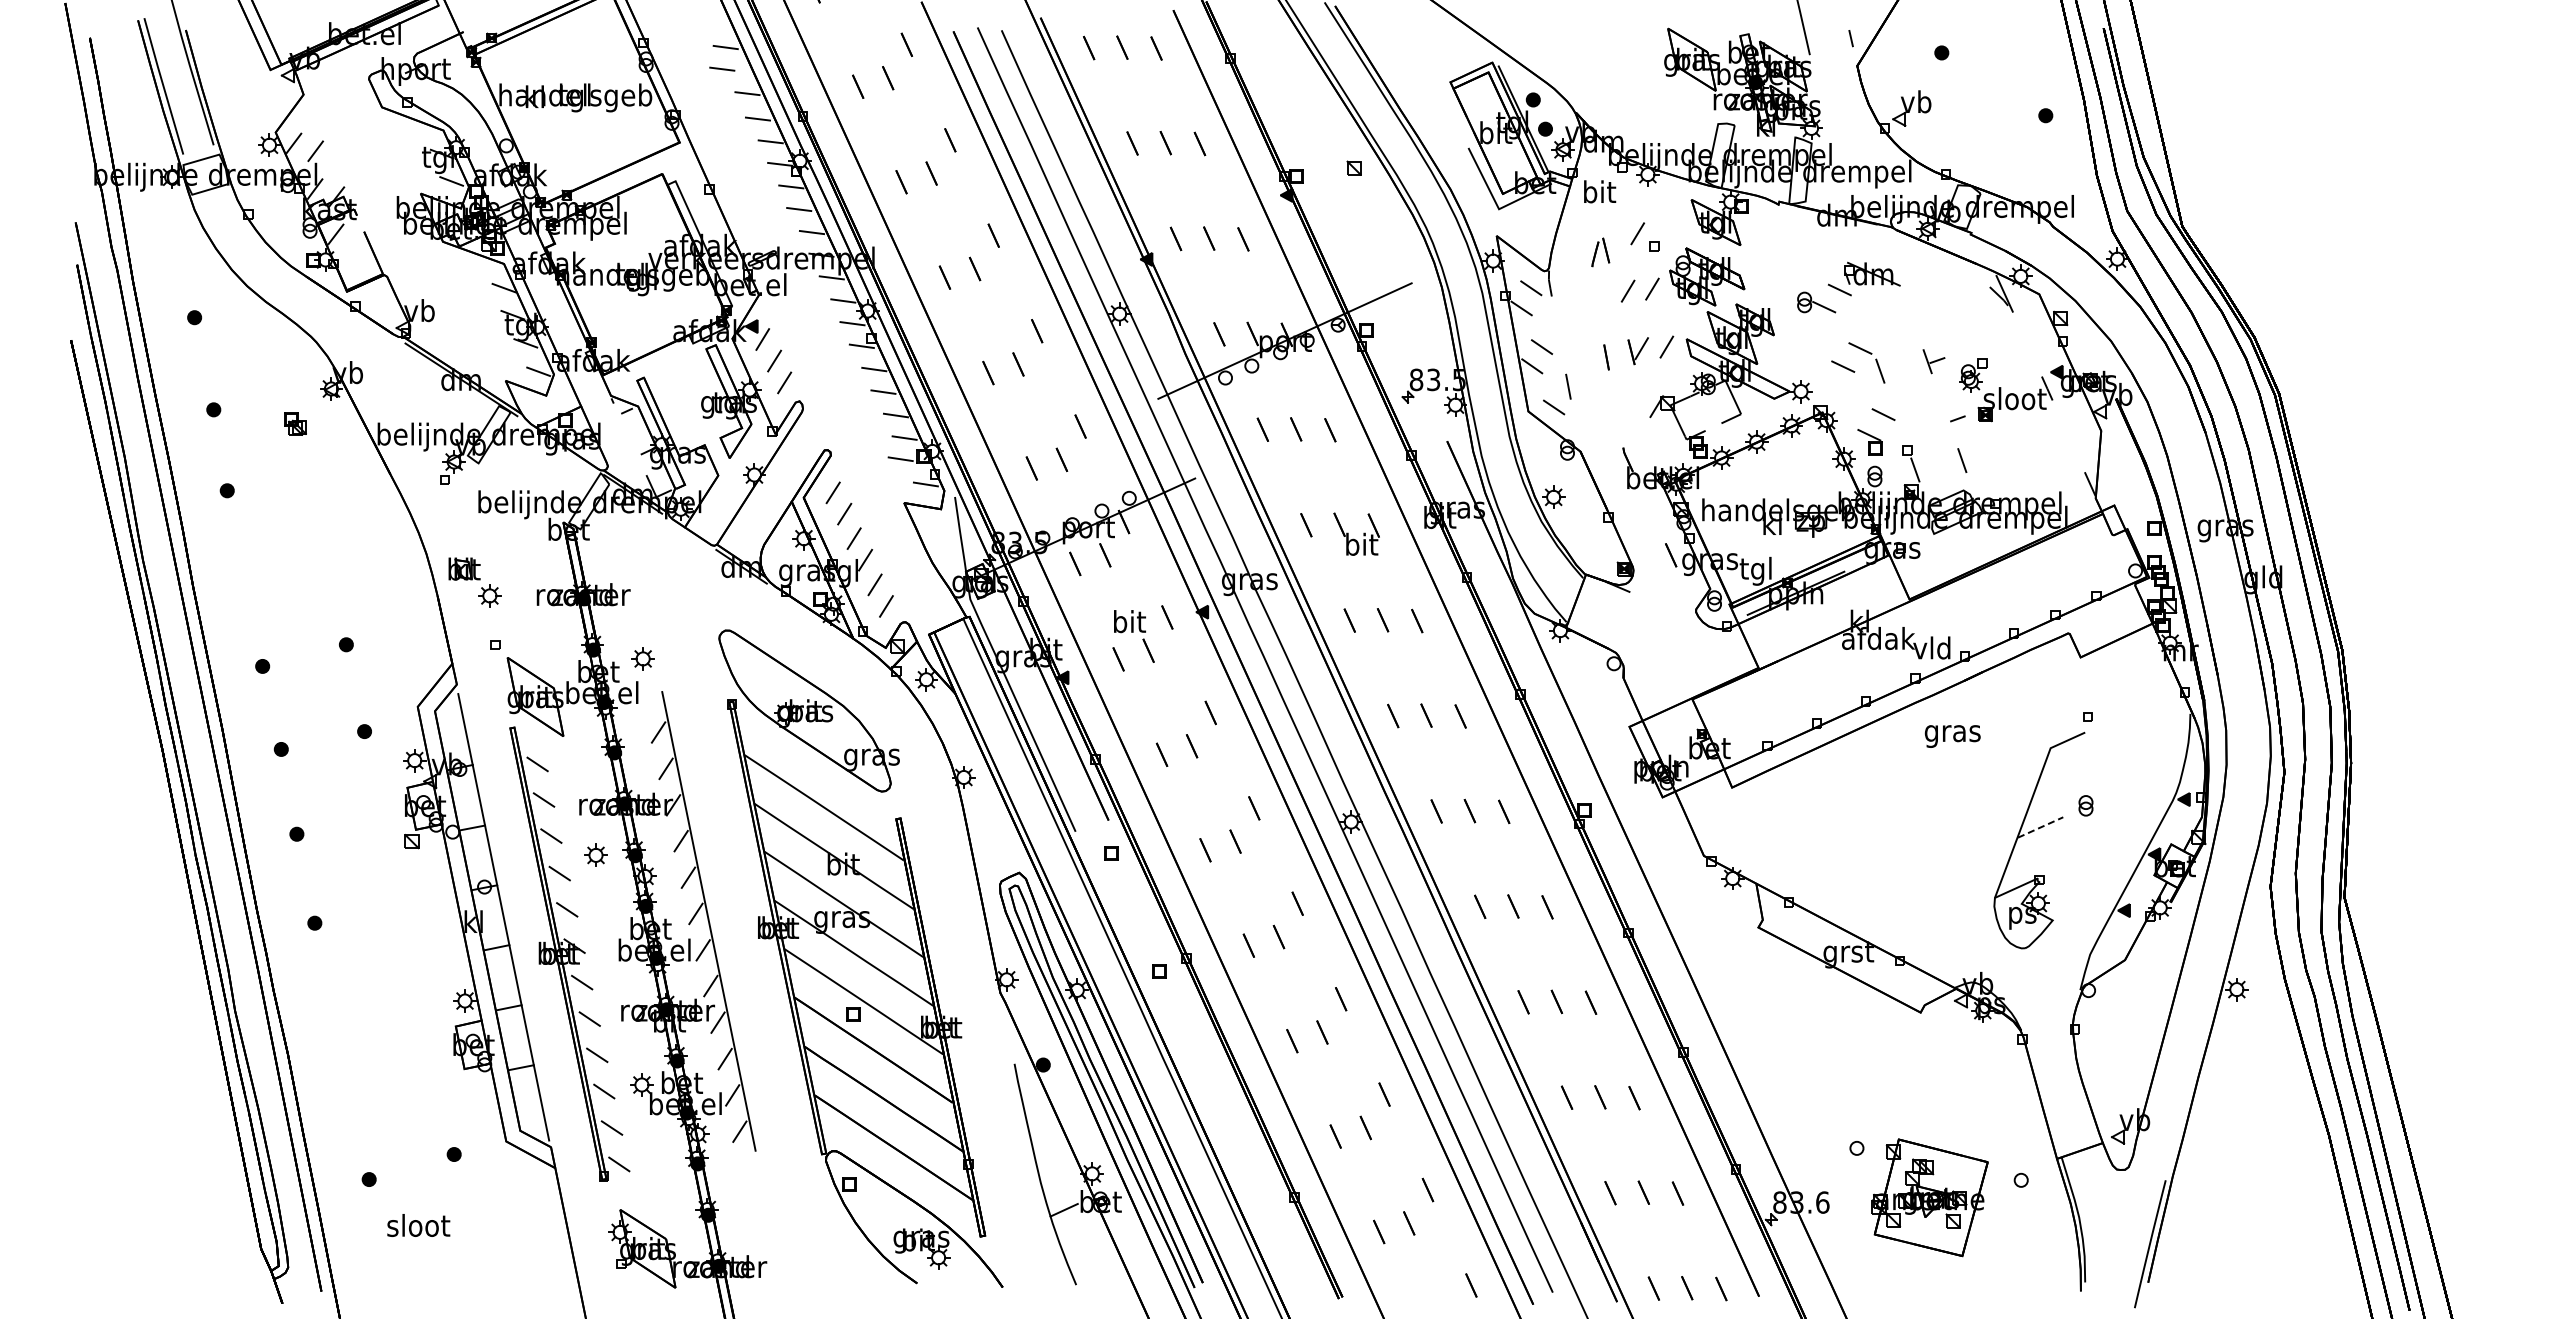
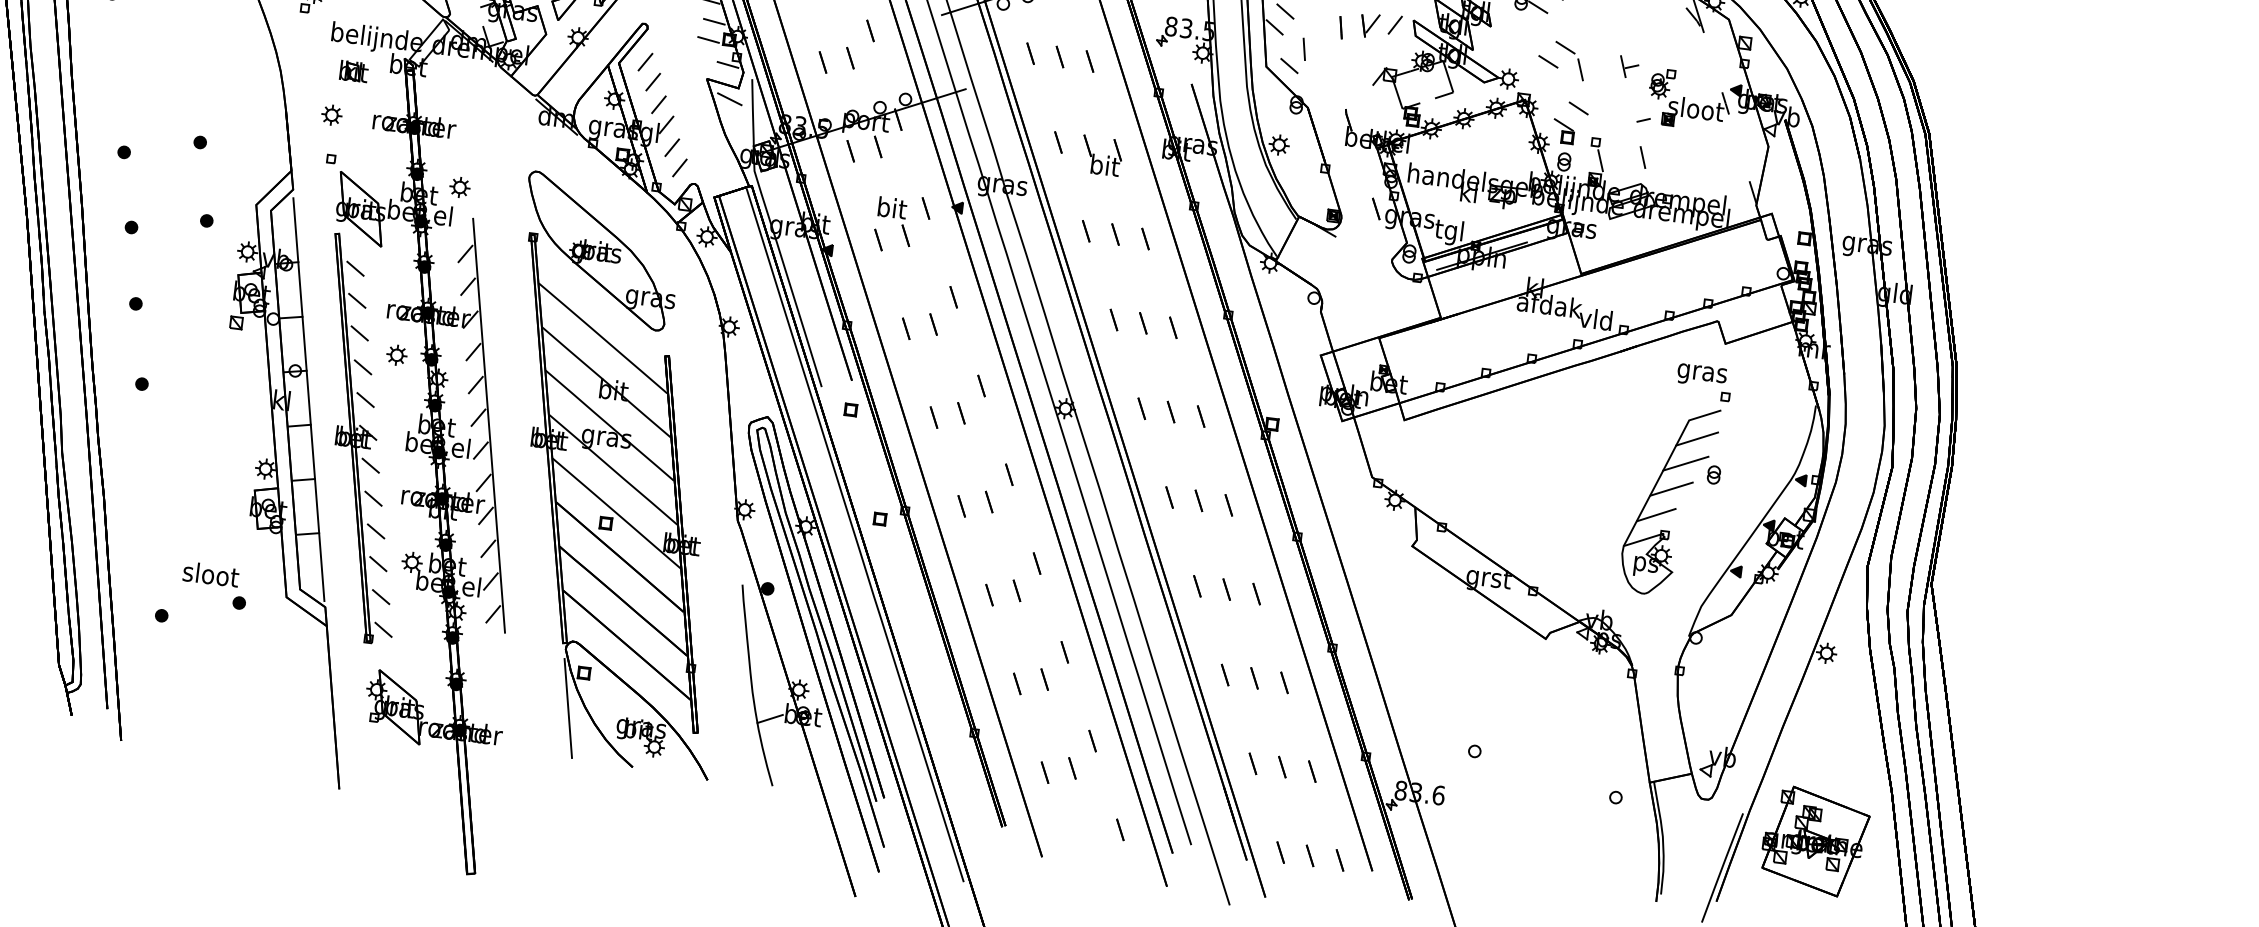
line: (932, 522) -> (729, 99), added
part: (464, 568) -> (354, 71), moved
text: (1952, 736) -> (1701, 375), moved
line: (2061, 767) -> (1696, 438), added
line: (2052, 796) -> (1685, 463), added
line: (2040, 827) -> (1671, 489), dashed -> solid
line: (2026, 858) -> (1655, 514), added
part: (1929, 1197) -> (1814, 841), moved
text: (418, 1225) -> (210, 574), moved
line: (836, 1226) -> (567, 708), added

